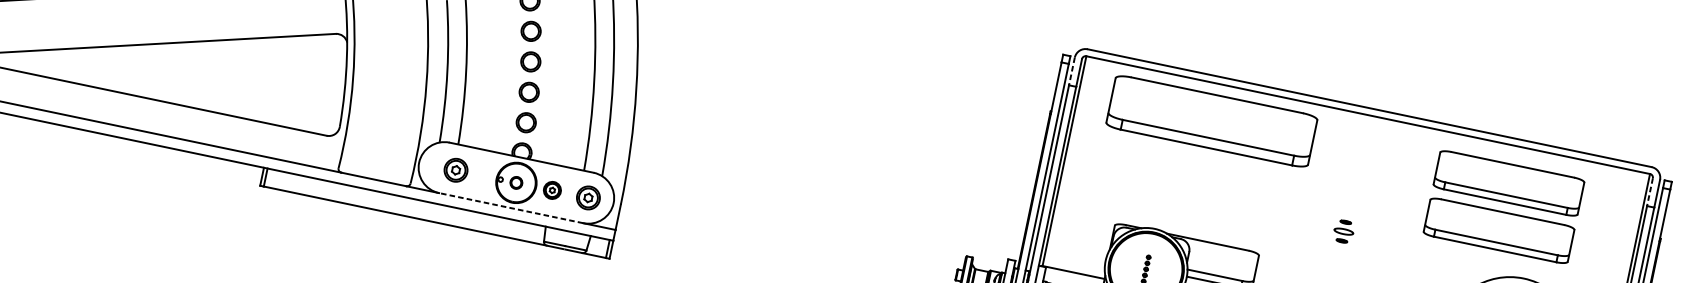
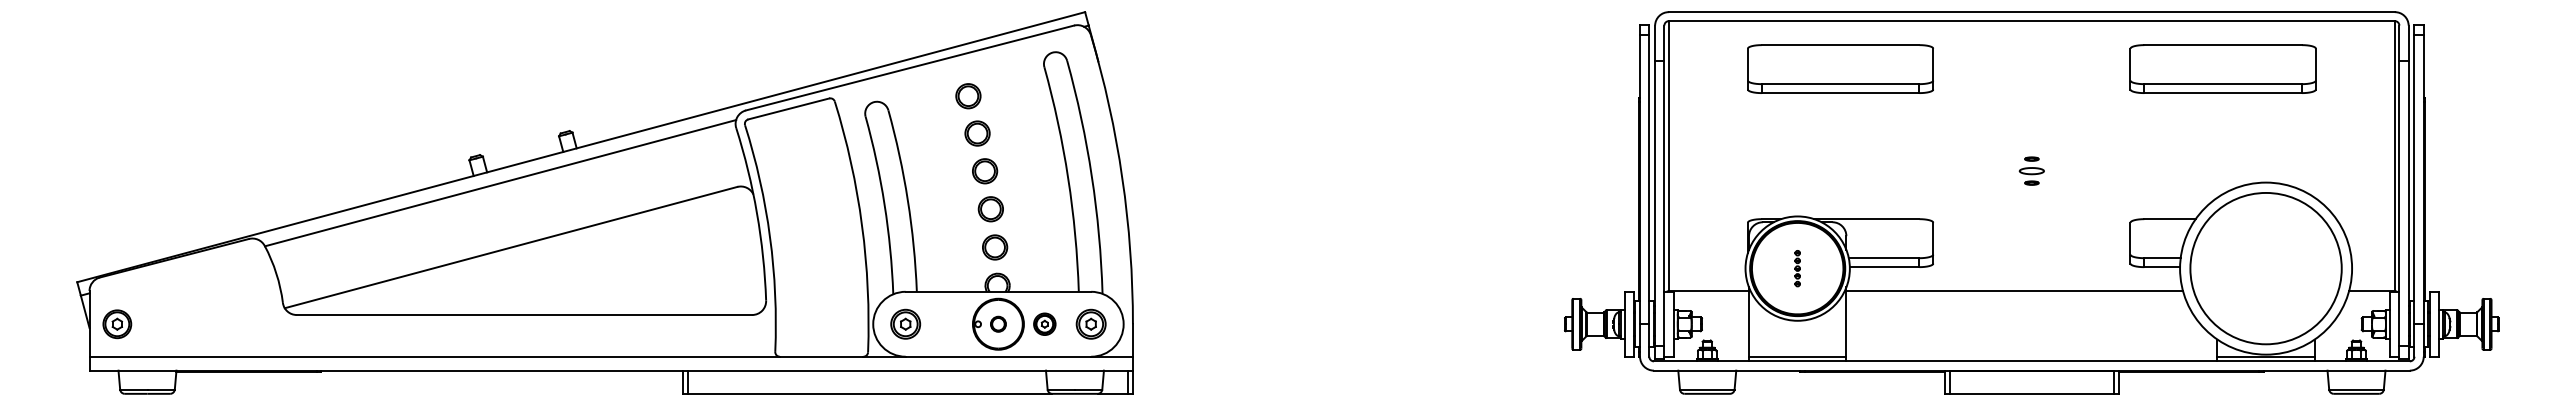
line: (1072, 71) -> (1655, 43), dashed -> solid
part: (1211, 120) -> (1840, 68), size x0.71
part: (455, 169) -> (905, 323), moved
line: (1650, 192) -> (2399, 43), dashed -> solid
line: (511, 207) -> (998, 356), dashed -> solid
part: (1498, 230) -> (2222, 129), removed

